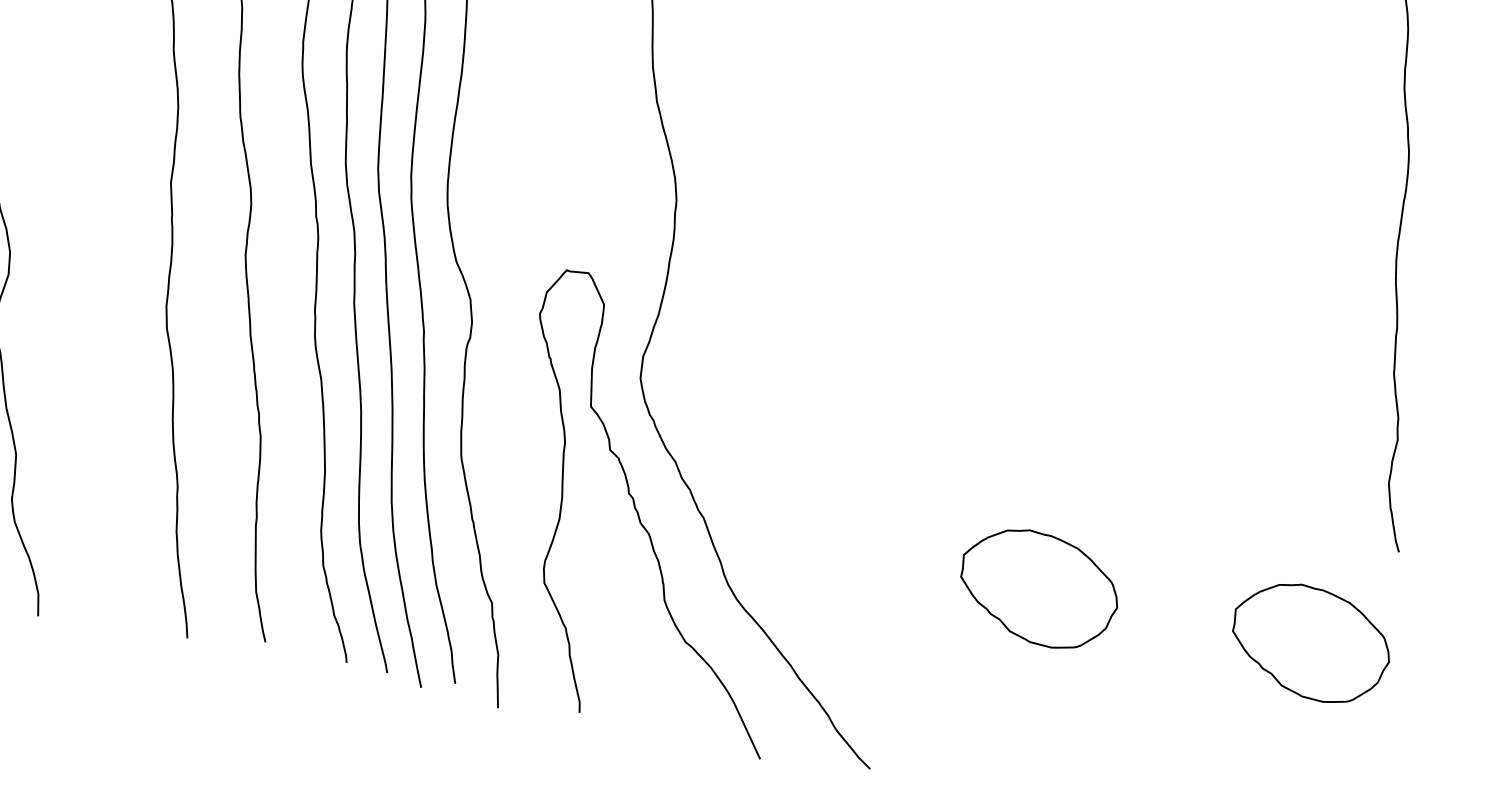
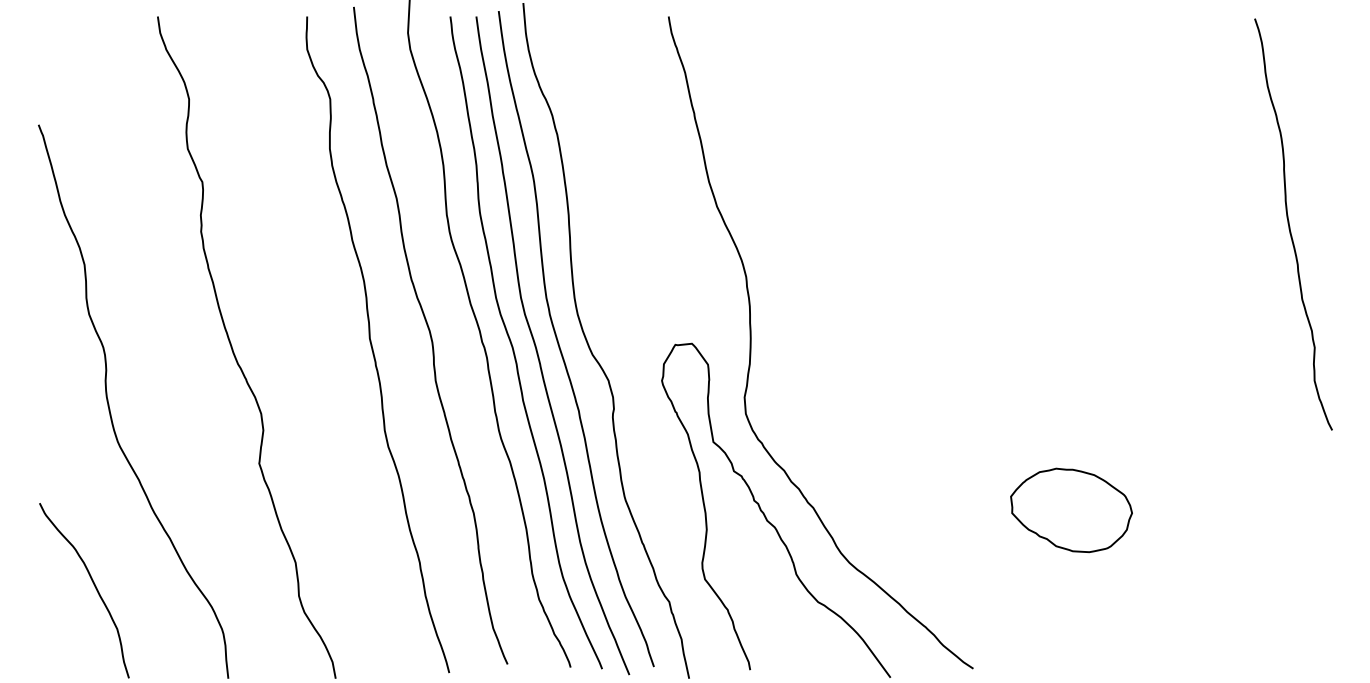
part: (1310, 643) -> (1280, 510), removed

